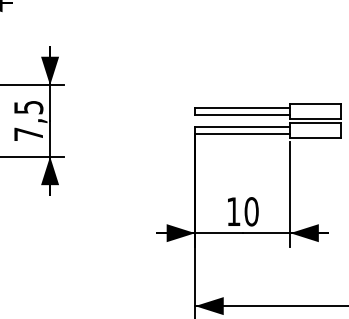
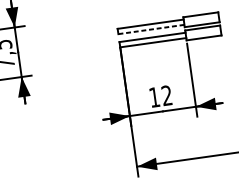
line: (242, 115) -> (151, 29), solid -> dashed
text: (251, 211) -> (166, 95), 10 -> 12

